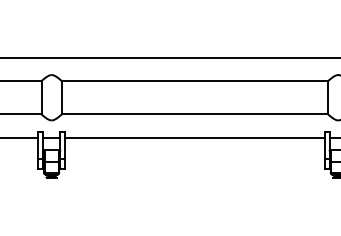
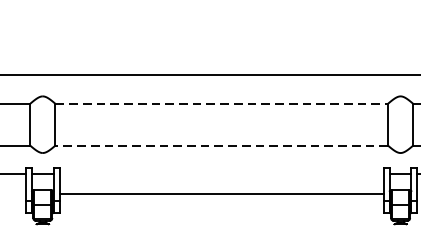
line: (195, 81) -> (222, 104), solid -> dashed
line: (194, 114) -> (221, 145), solid -> dashed
line: (194, 137) -> (221, 194), moved

